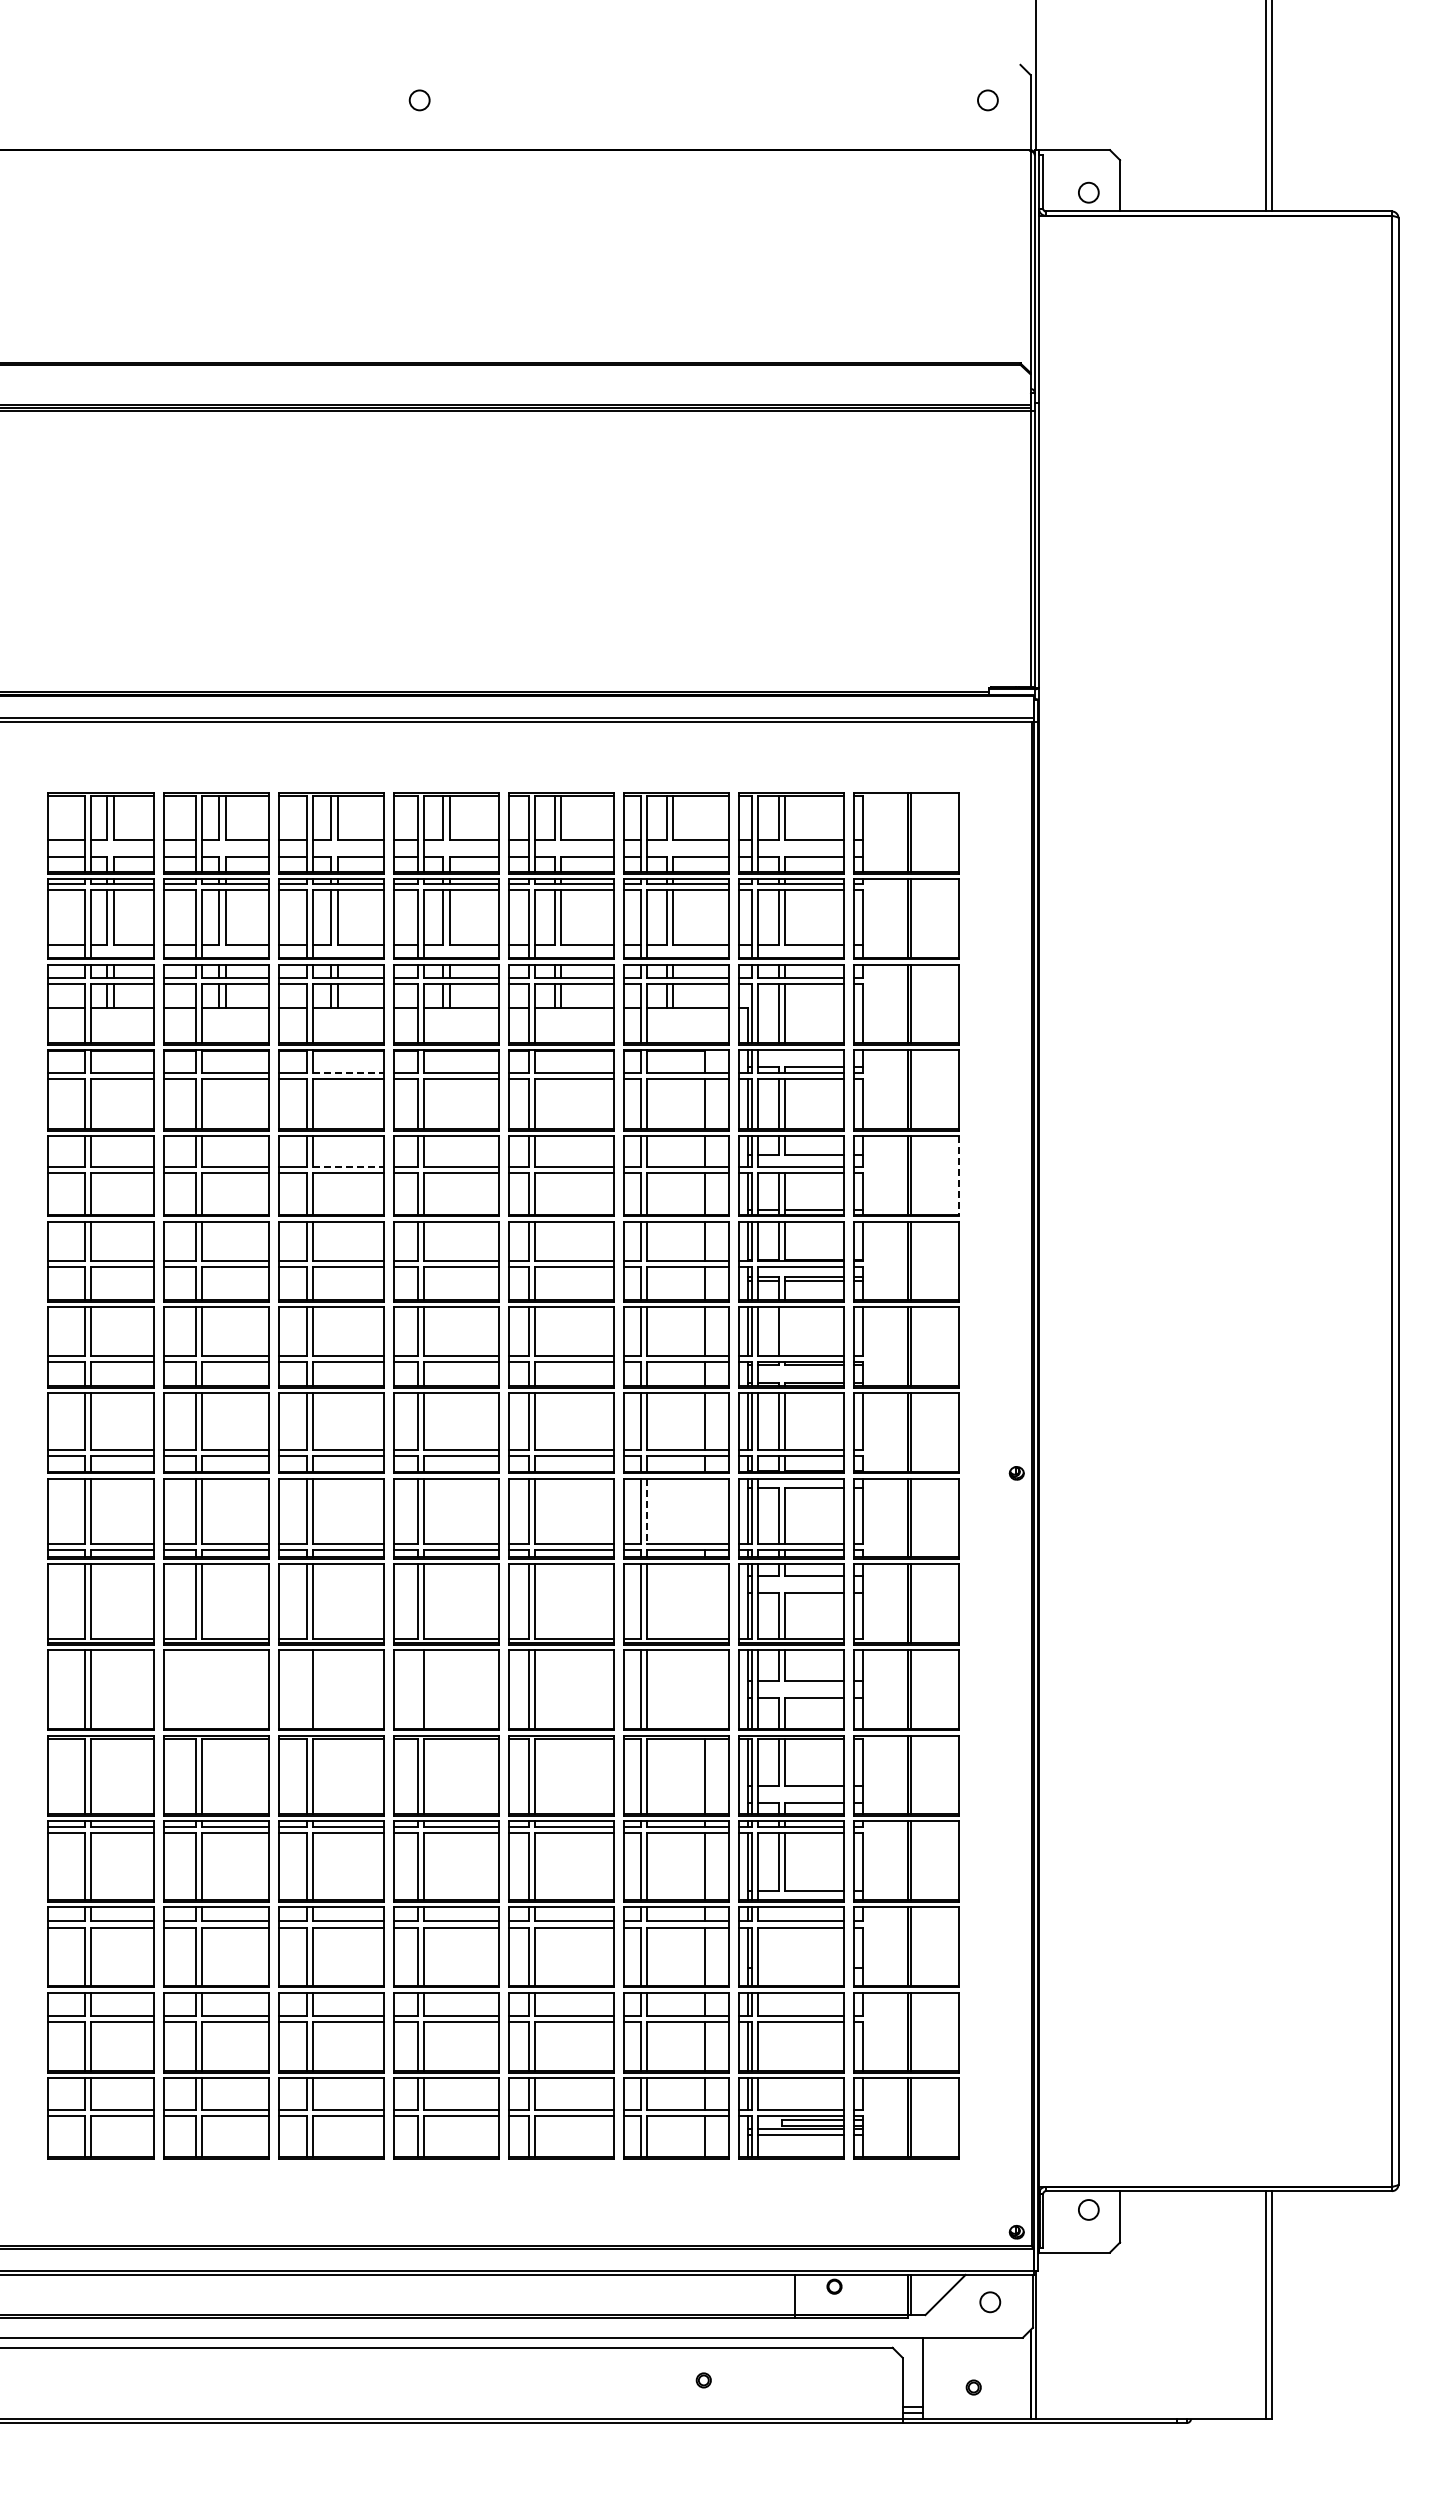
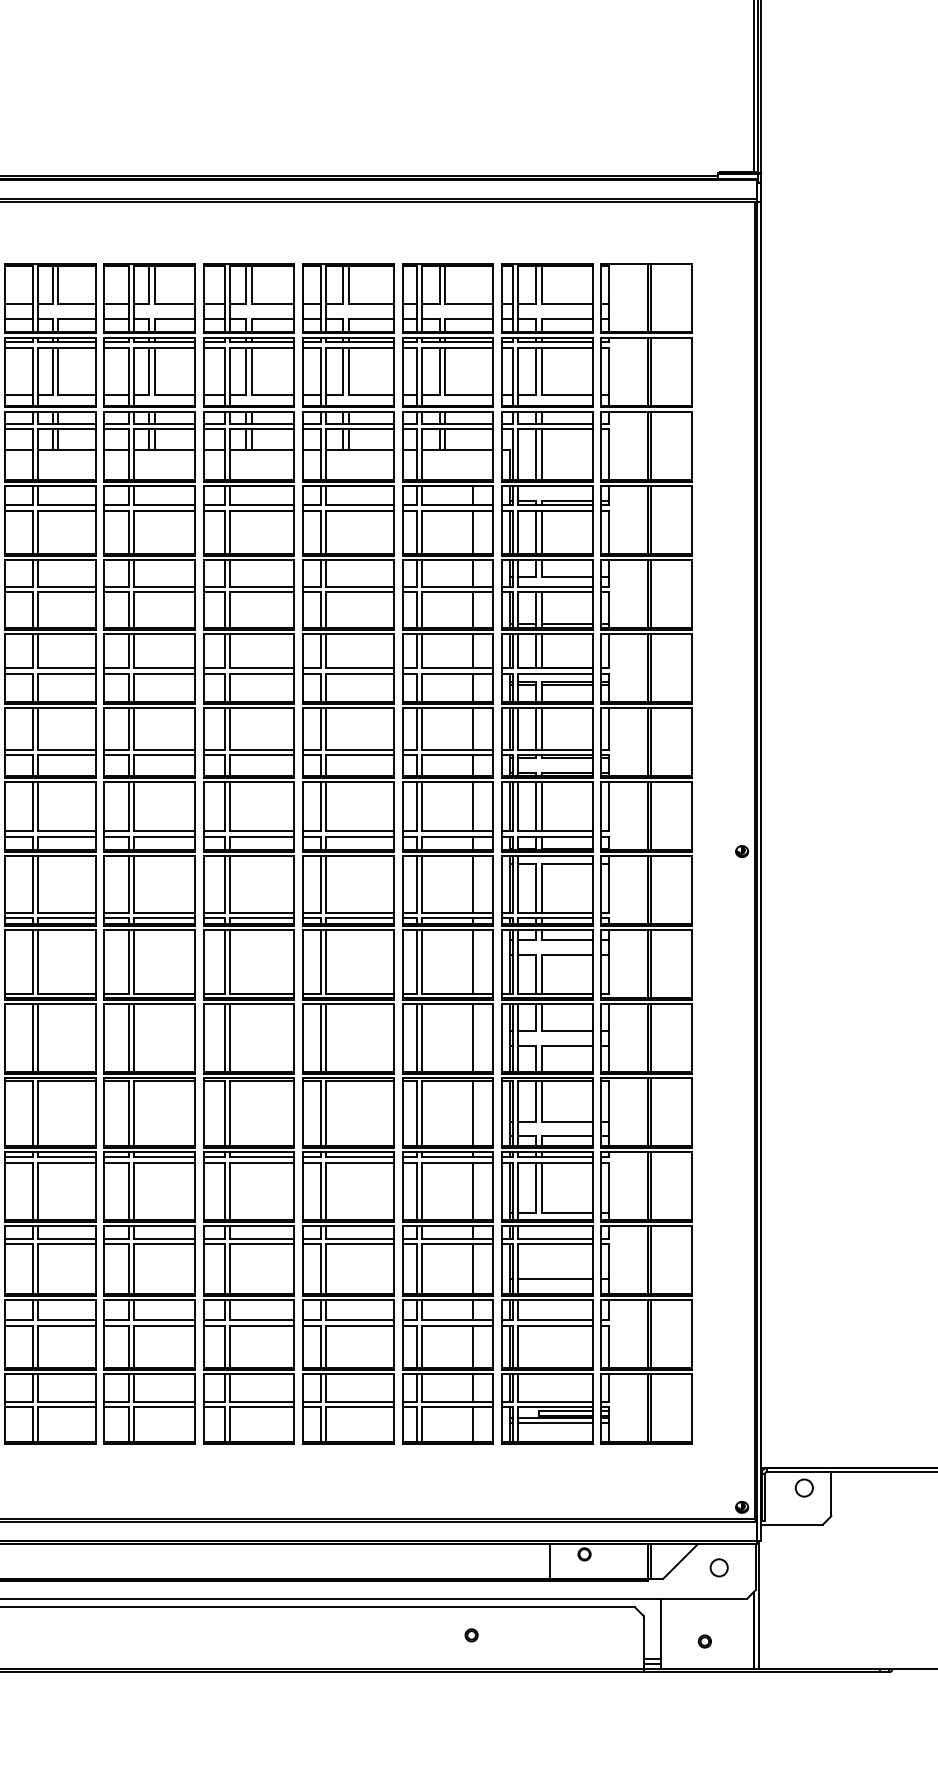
line: (348, 1072) -> (164, 505), dashed -> solid
line: (348, 1166) -> (164, 586), dashed -> solid
line: (959, 1176) -> (692, 595), dashed -> solid
line: (785, 1331) -> (542, 729), added
line: (646, 1511) -> (422, 884), dashed -> solid
line: (705, 1511) -> (473, 884), added
line: (705, 1601) -> (473, 962), added
line: (195, 1688) -> (32, 1037), added
line: (201, 1688) -> (37, 1037), added
line: (307, 1688) -> (129, 1037), added
line: (418, 1688) -> (225, 1037), added
line: (705, 1688) -> (473, 1037), added
line: (800, 1968) -> (555, 1279), added

